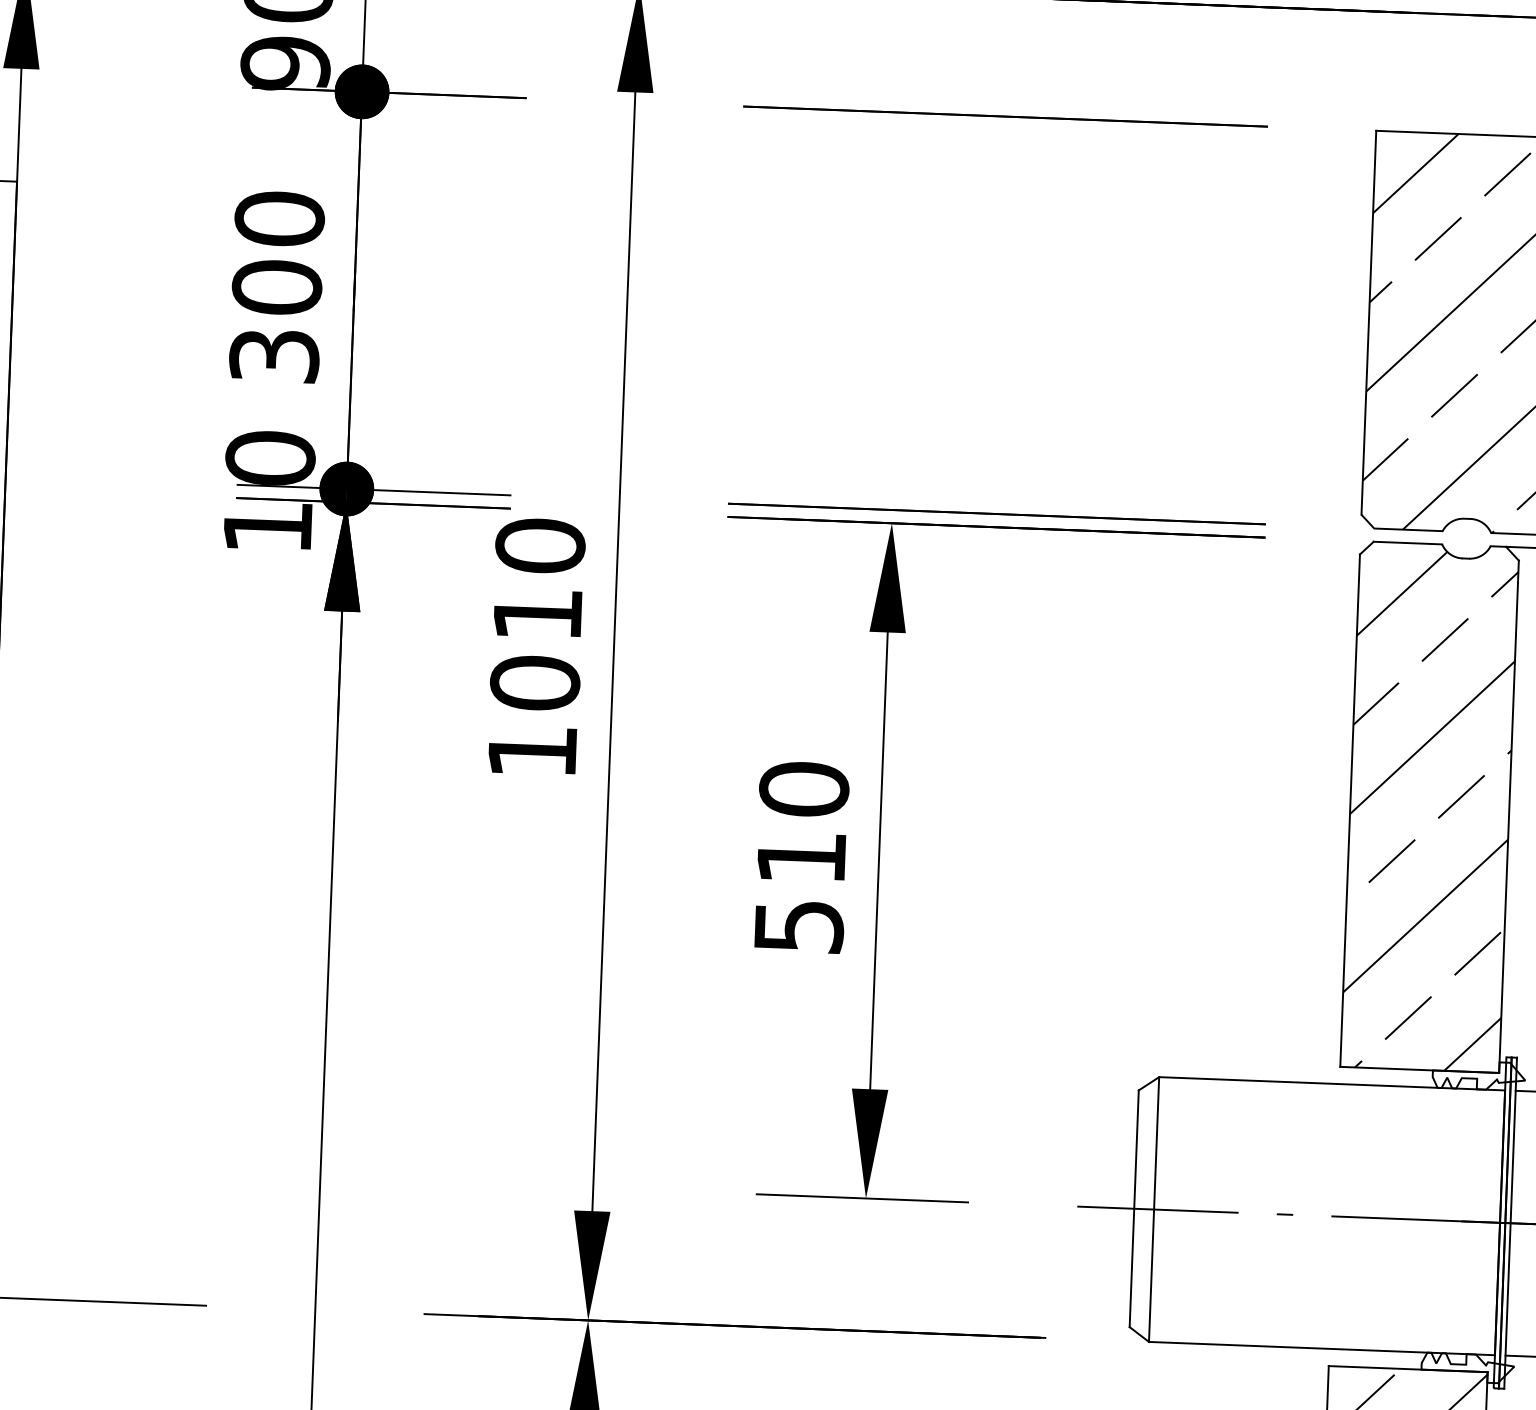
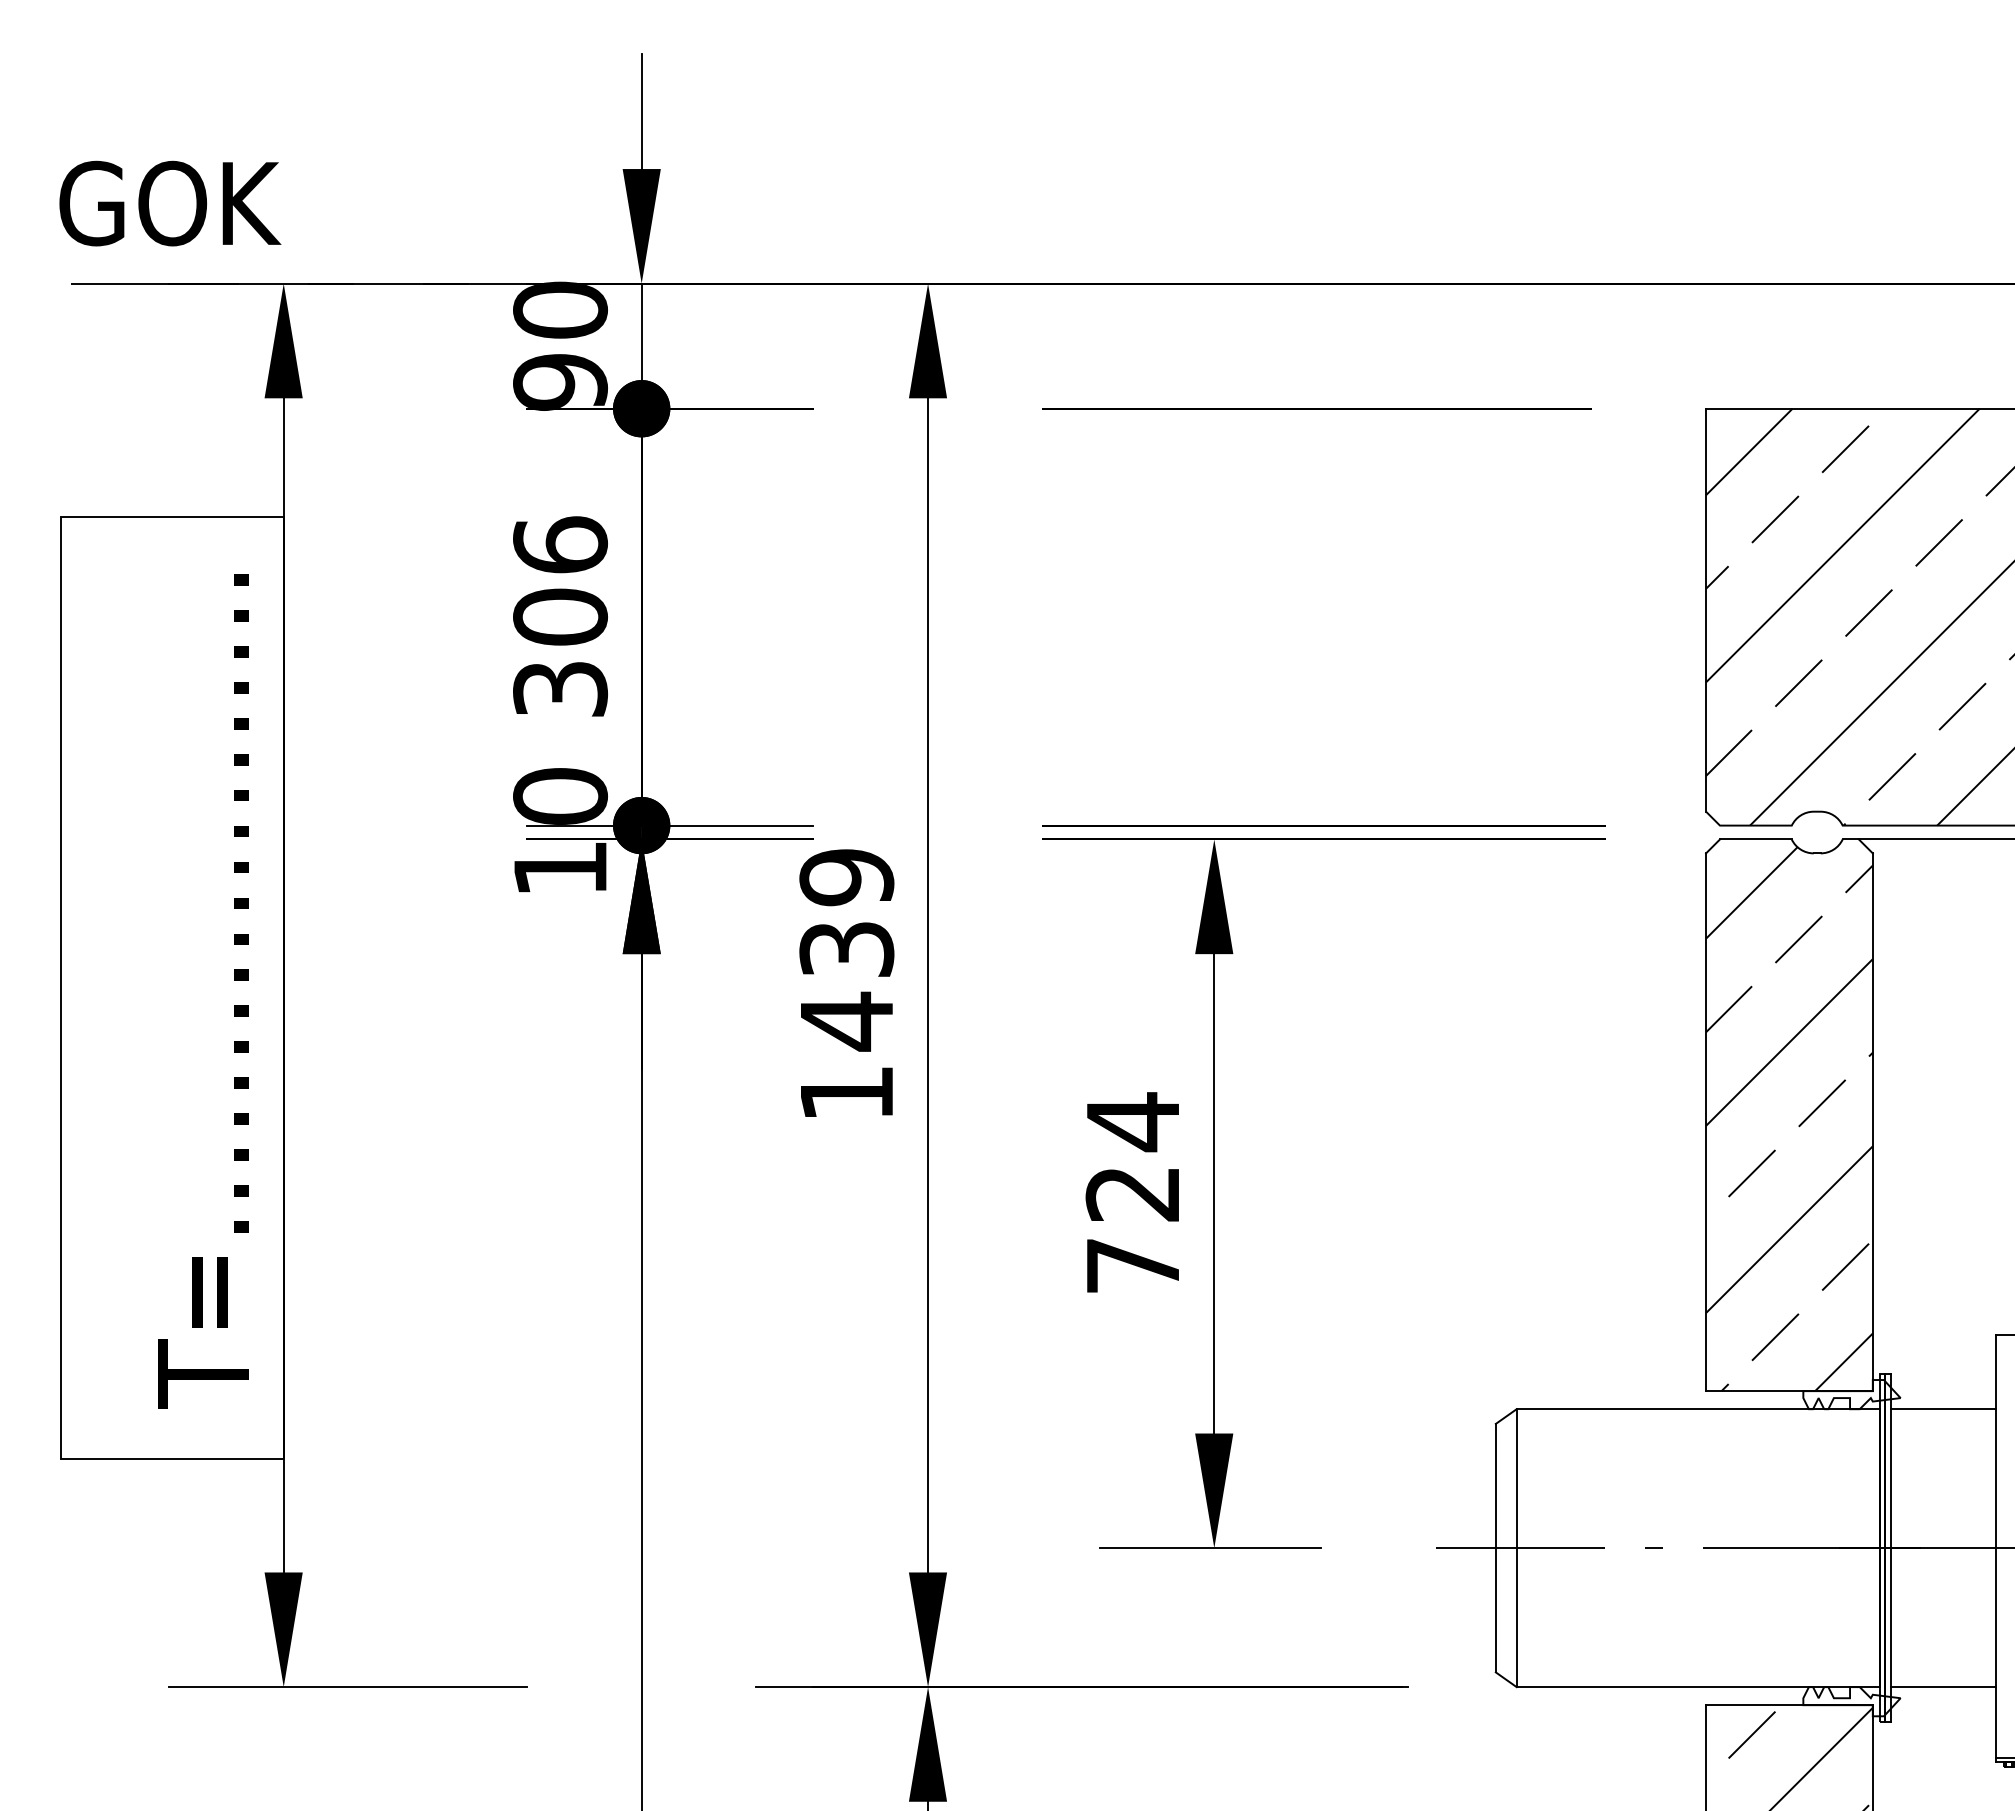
text: (279, 218) -> (560, 544), 300 -> 306
text: (537, 615) -> (846, 950), 1010 -> 1439
text: (801, 856) -> (1132, 1192), 510 -> 724

